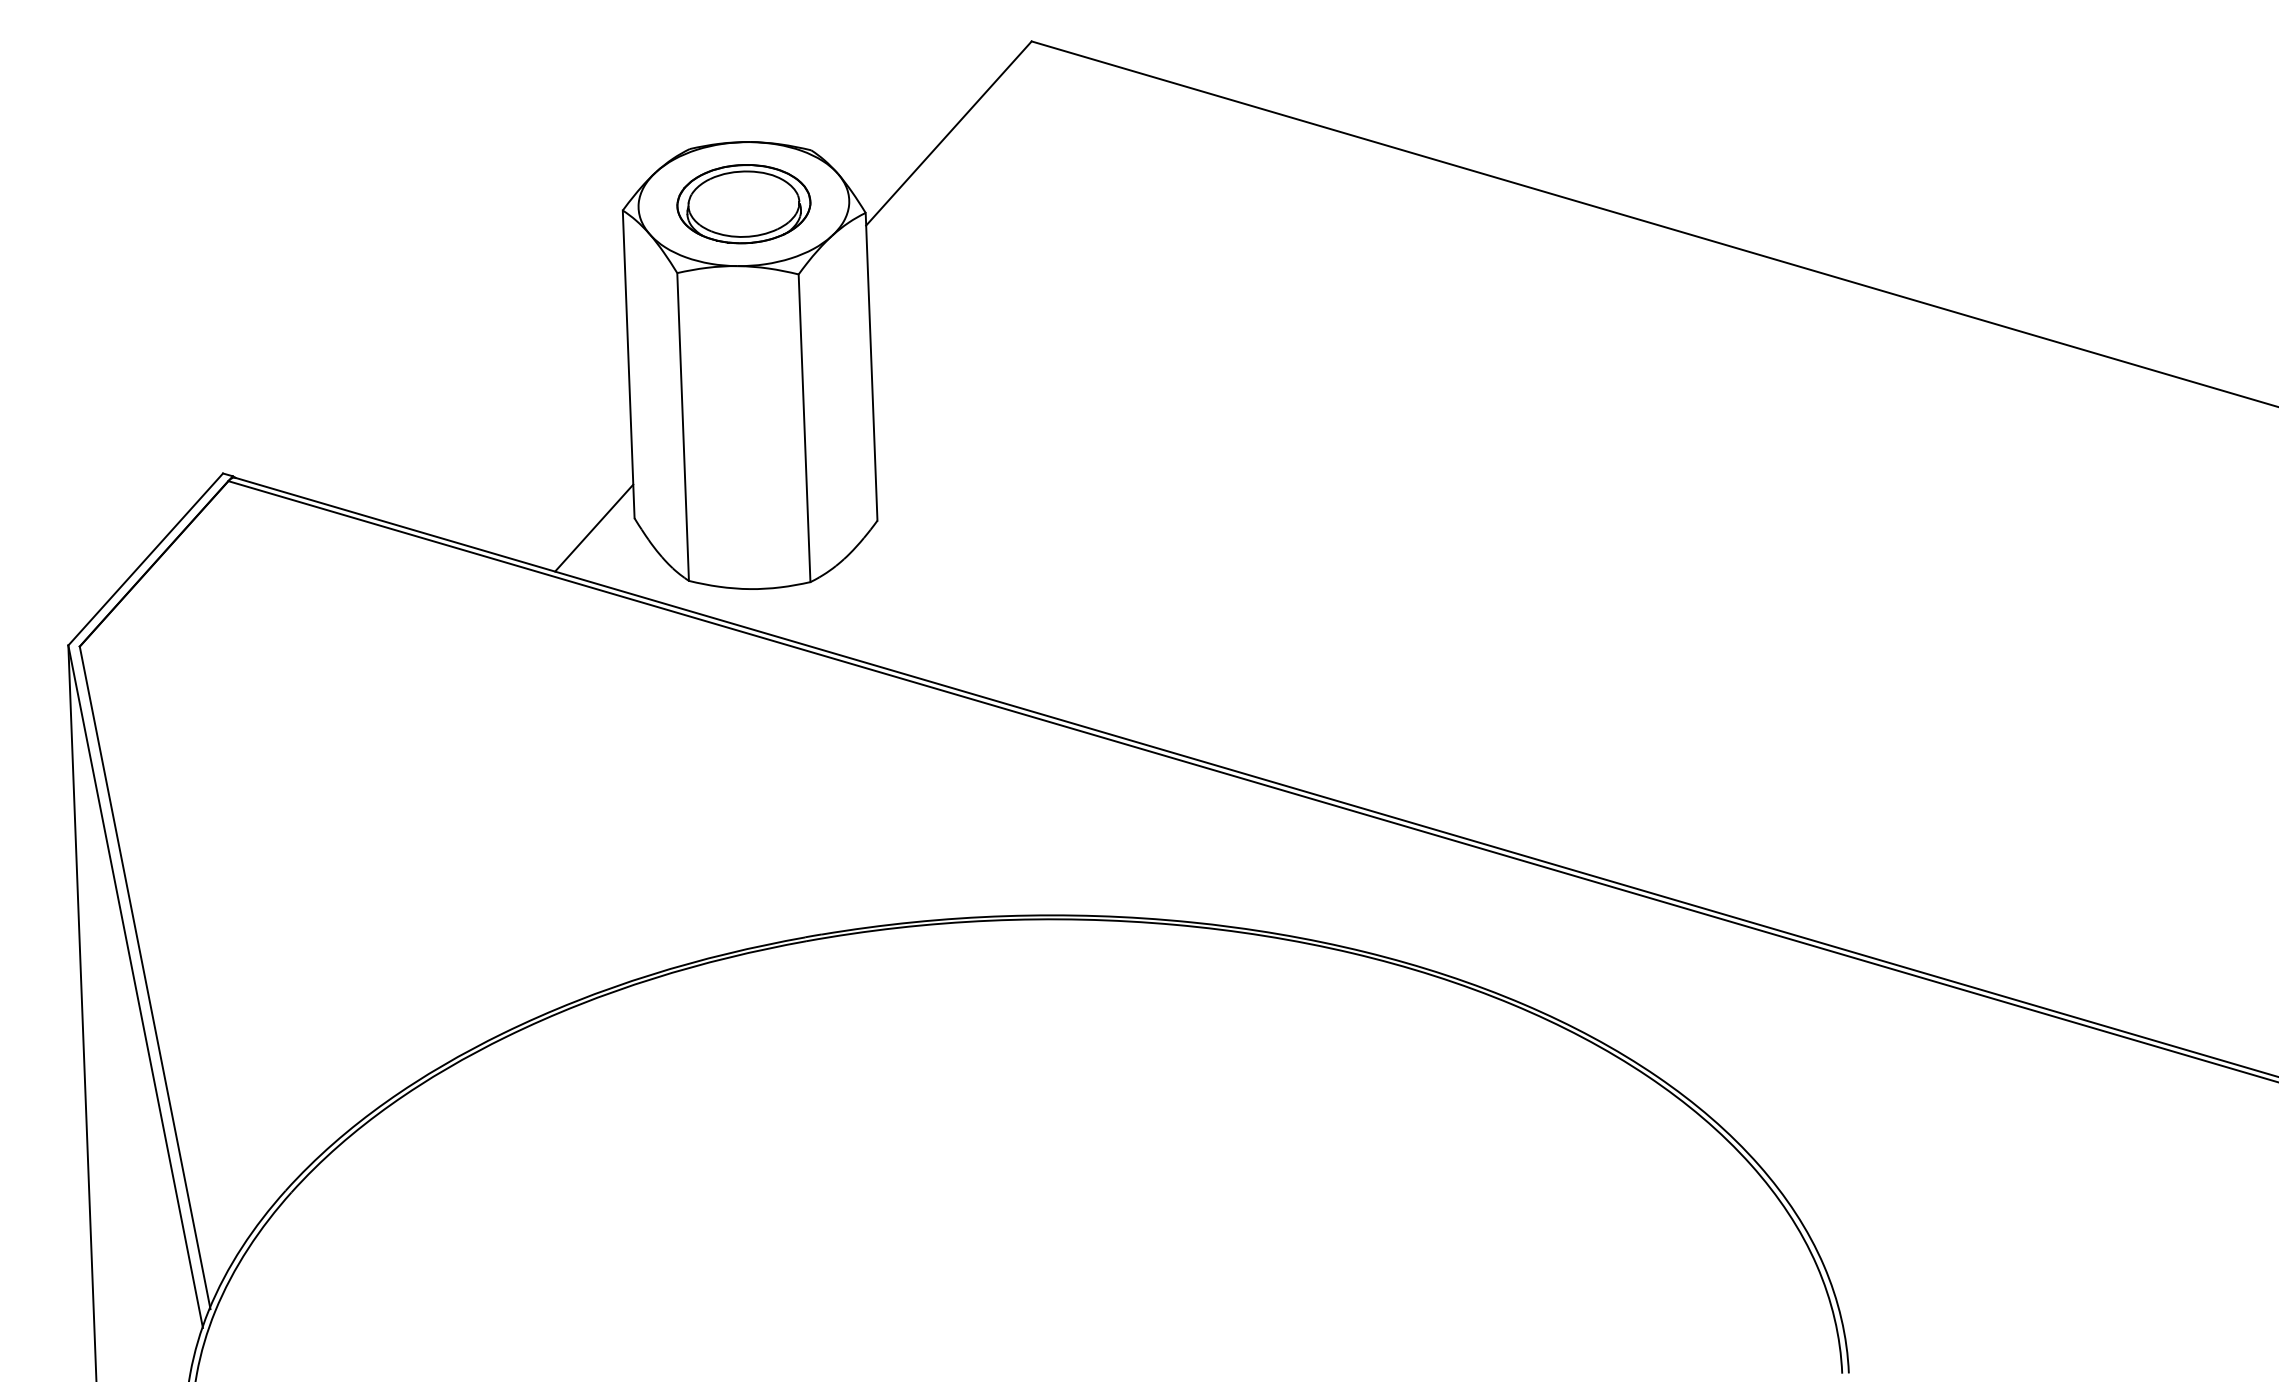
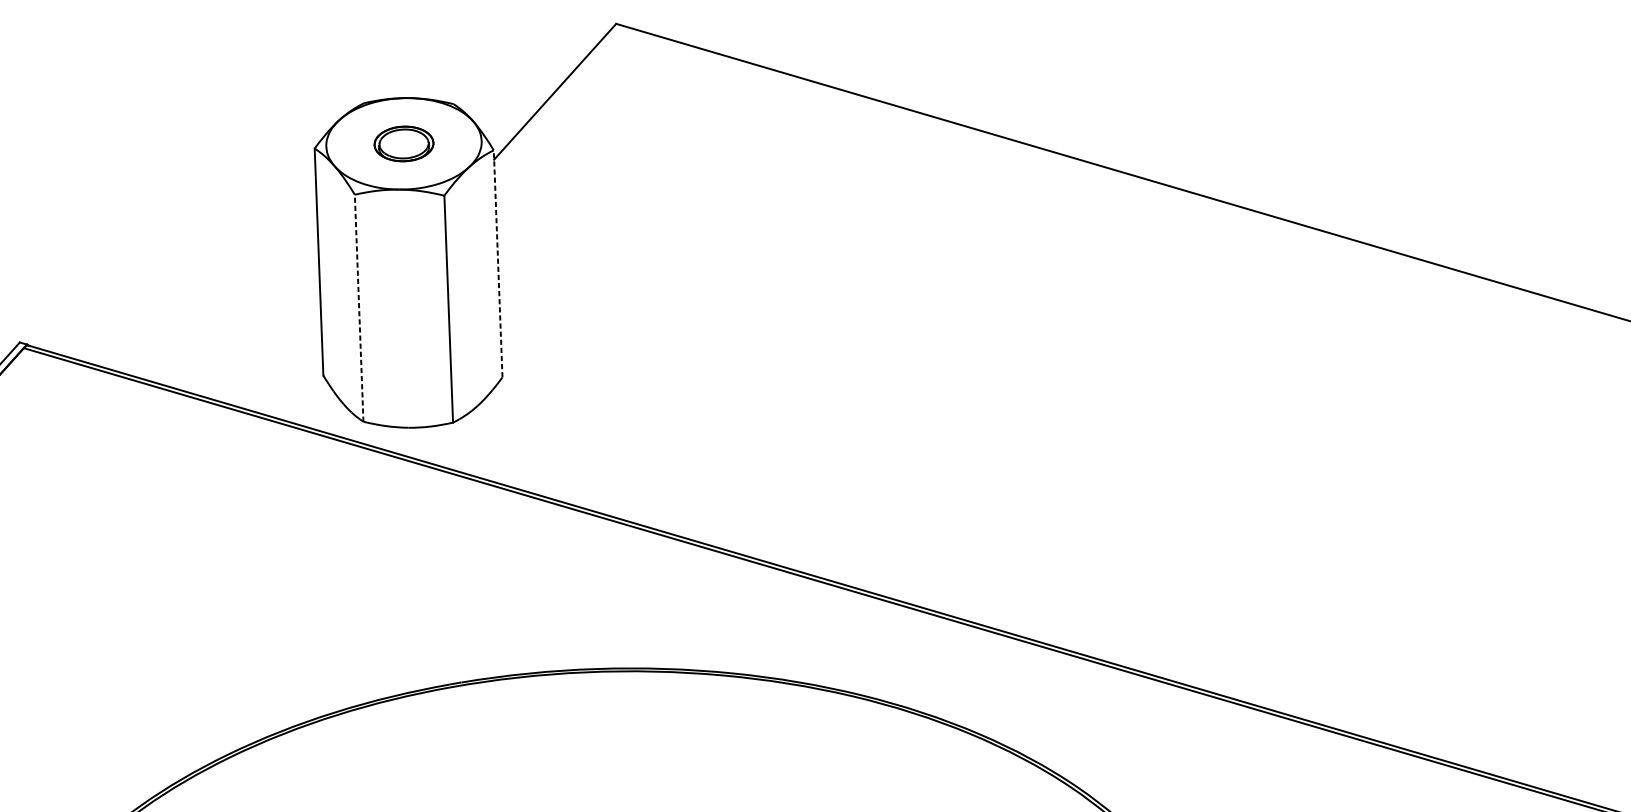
part: (743, 204) -> (403, 144), size x0.6
line: (871, 366) -> (498, 263), solid -> dashed
line: (683, 426) -> (359, 307), solid -> dashed
line: (594, 527) -> (293, 382), removed

